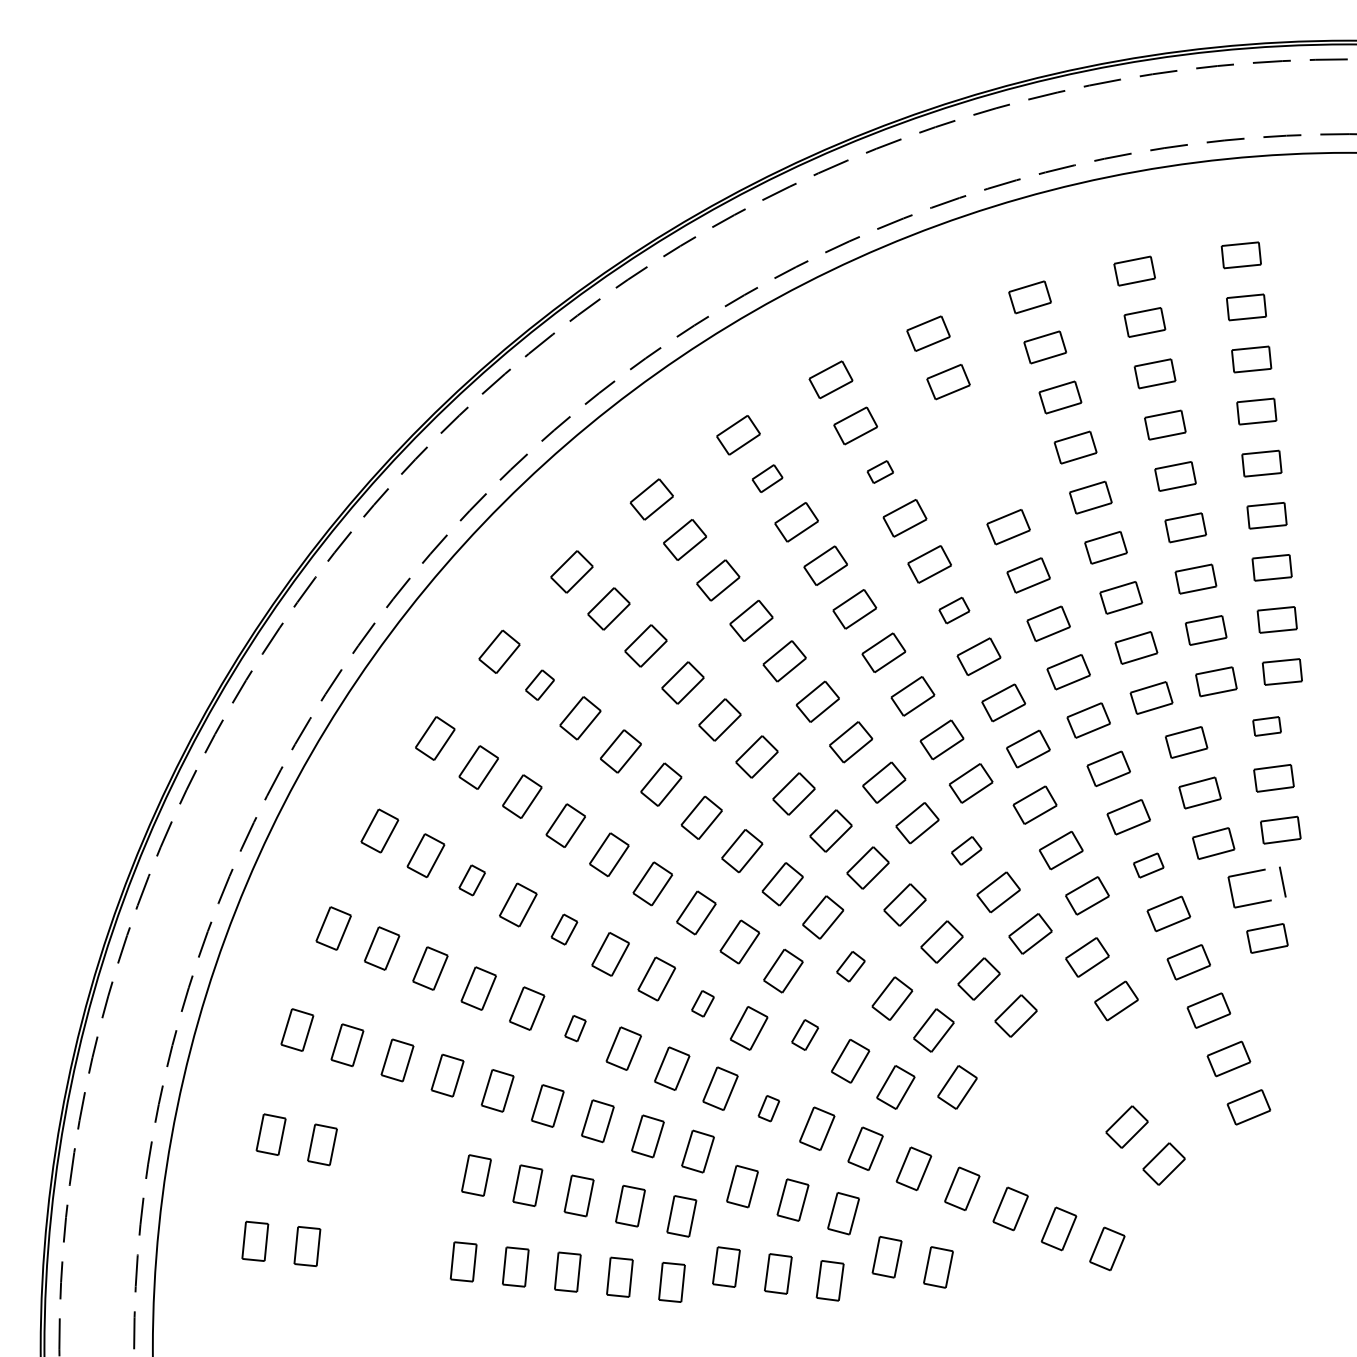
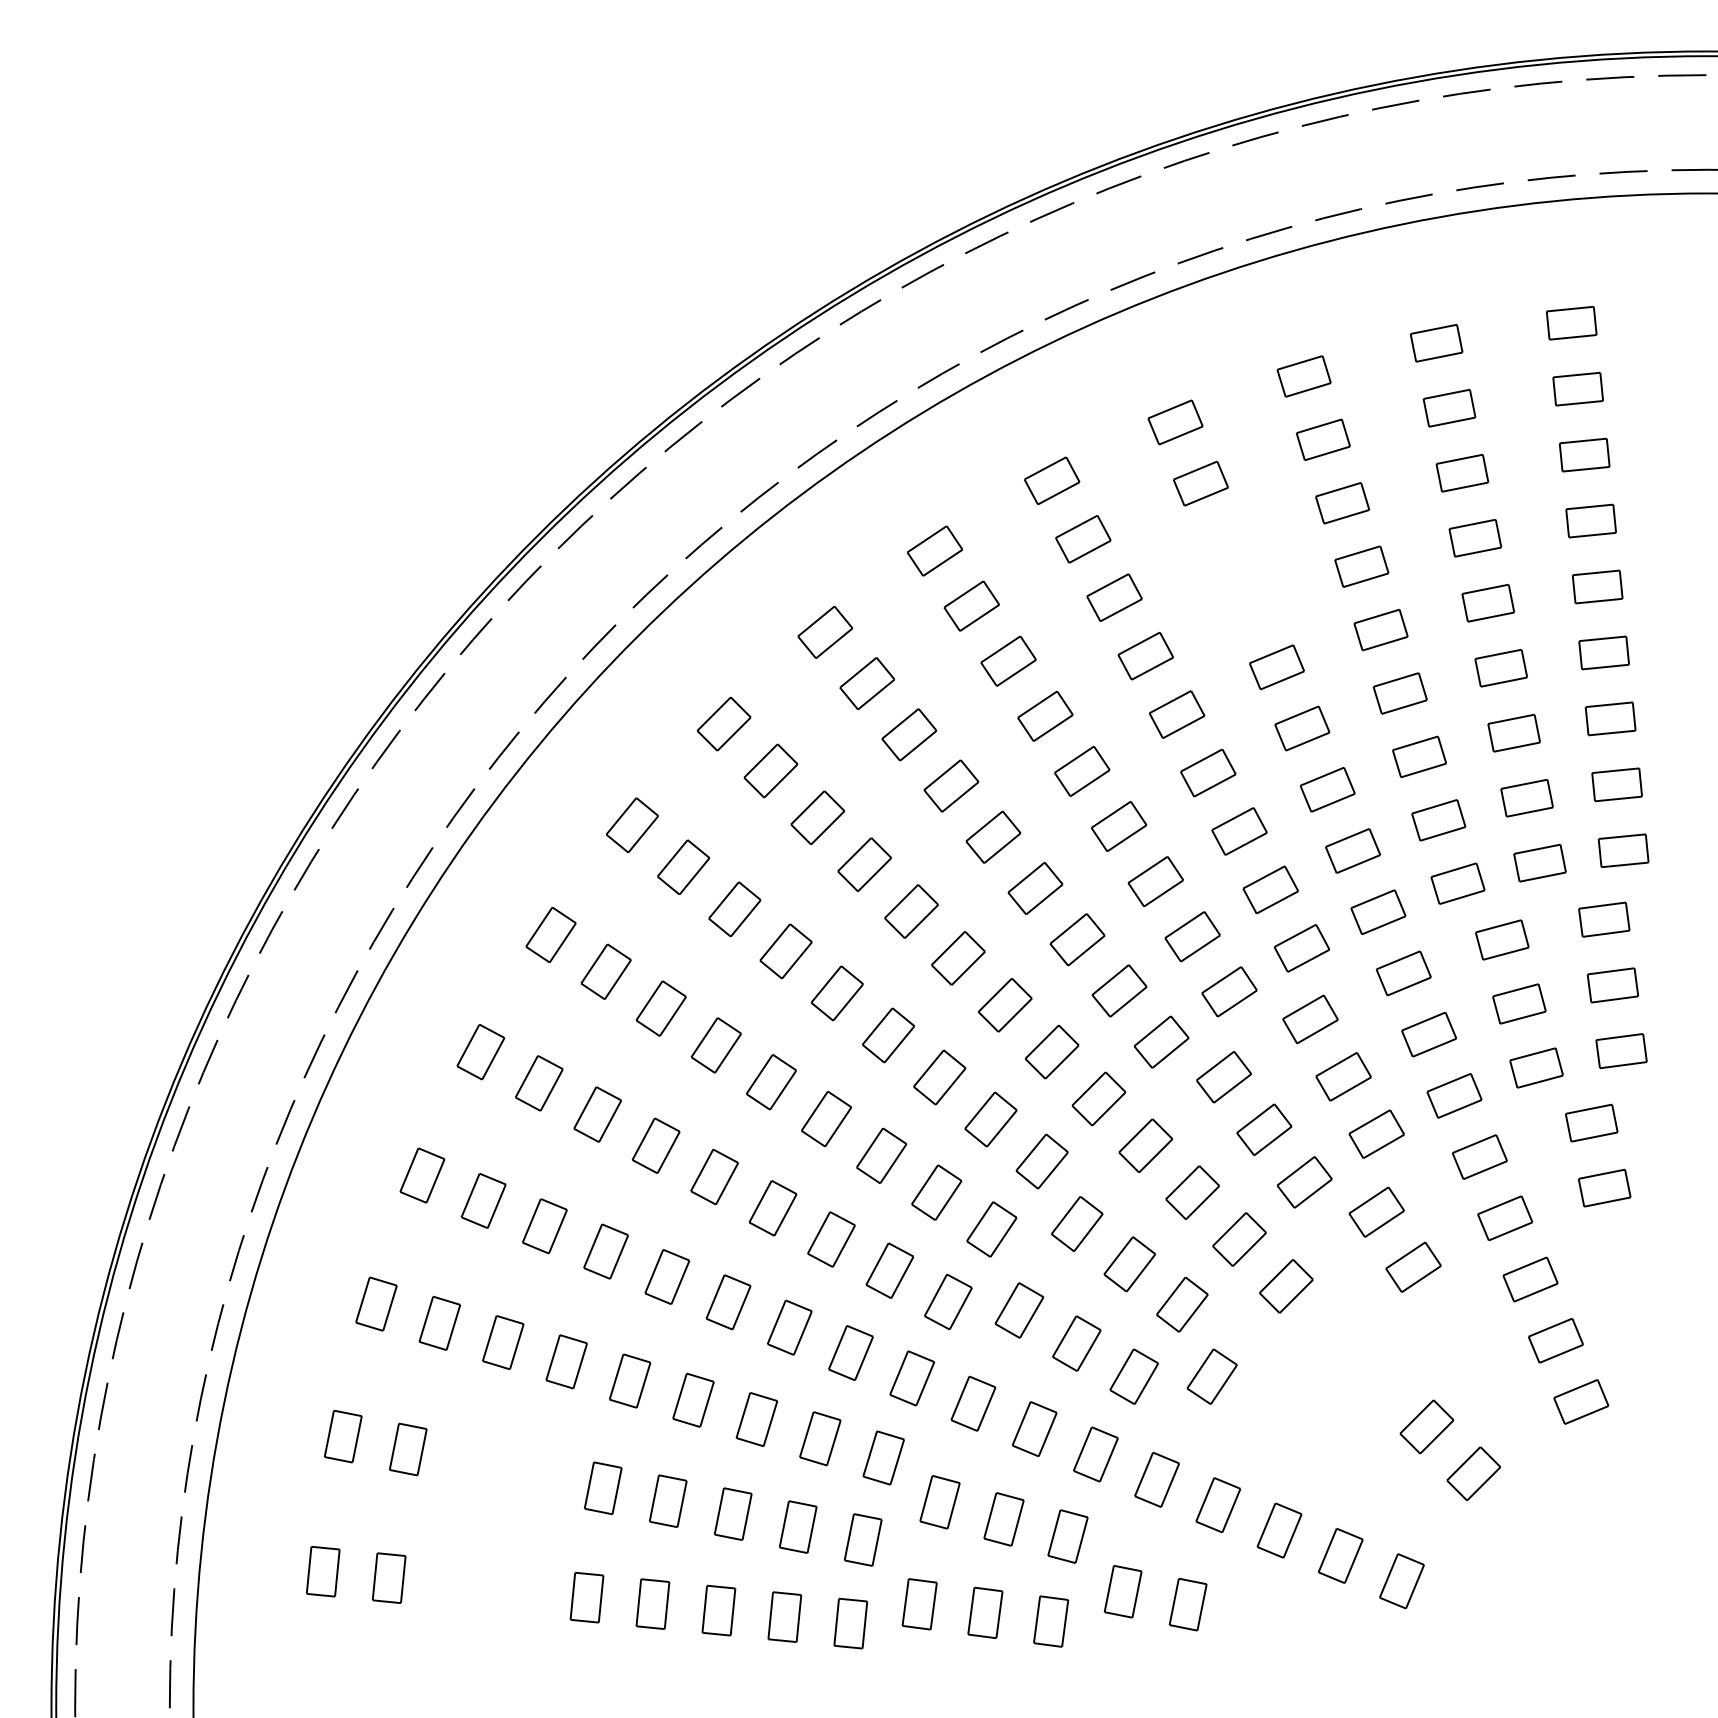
part: (880, 471) -> (1114, 596), size x1.67
part: (767, 478) -> (971, 605), size x1.43
part: (954, 610) -> (1208, 772), size x1.43
part: (539, 685) -> (683, 867), size x1.43
part: (1266, 726) -> (1603, 919), size x1.43
part: (966, 850) -> (1223, 1076), size x1.43
part: (1148, 865) -> (1454, 1095), size x1.43
part: (472, 880) -> (598, 1114), size x1.43
part: (1257, 886) -> (1592, 1122), size x0.71
part: (564, 929) -> (714, 1176), size x1.43
part: (850, 966) -> (1076, 1223), size x1.43
part: (702, 1003) -> (889, 1270), size x1.67
part: (575, 1028) -> (728, 1302), size x1.67
part: (804, 1034) -> (1018, 1309), size x1.43
part: (768, 1108) -> (972, 1403), size x1.67

